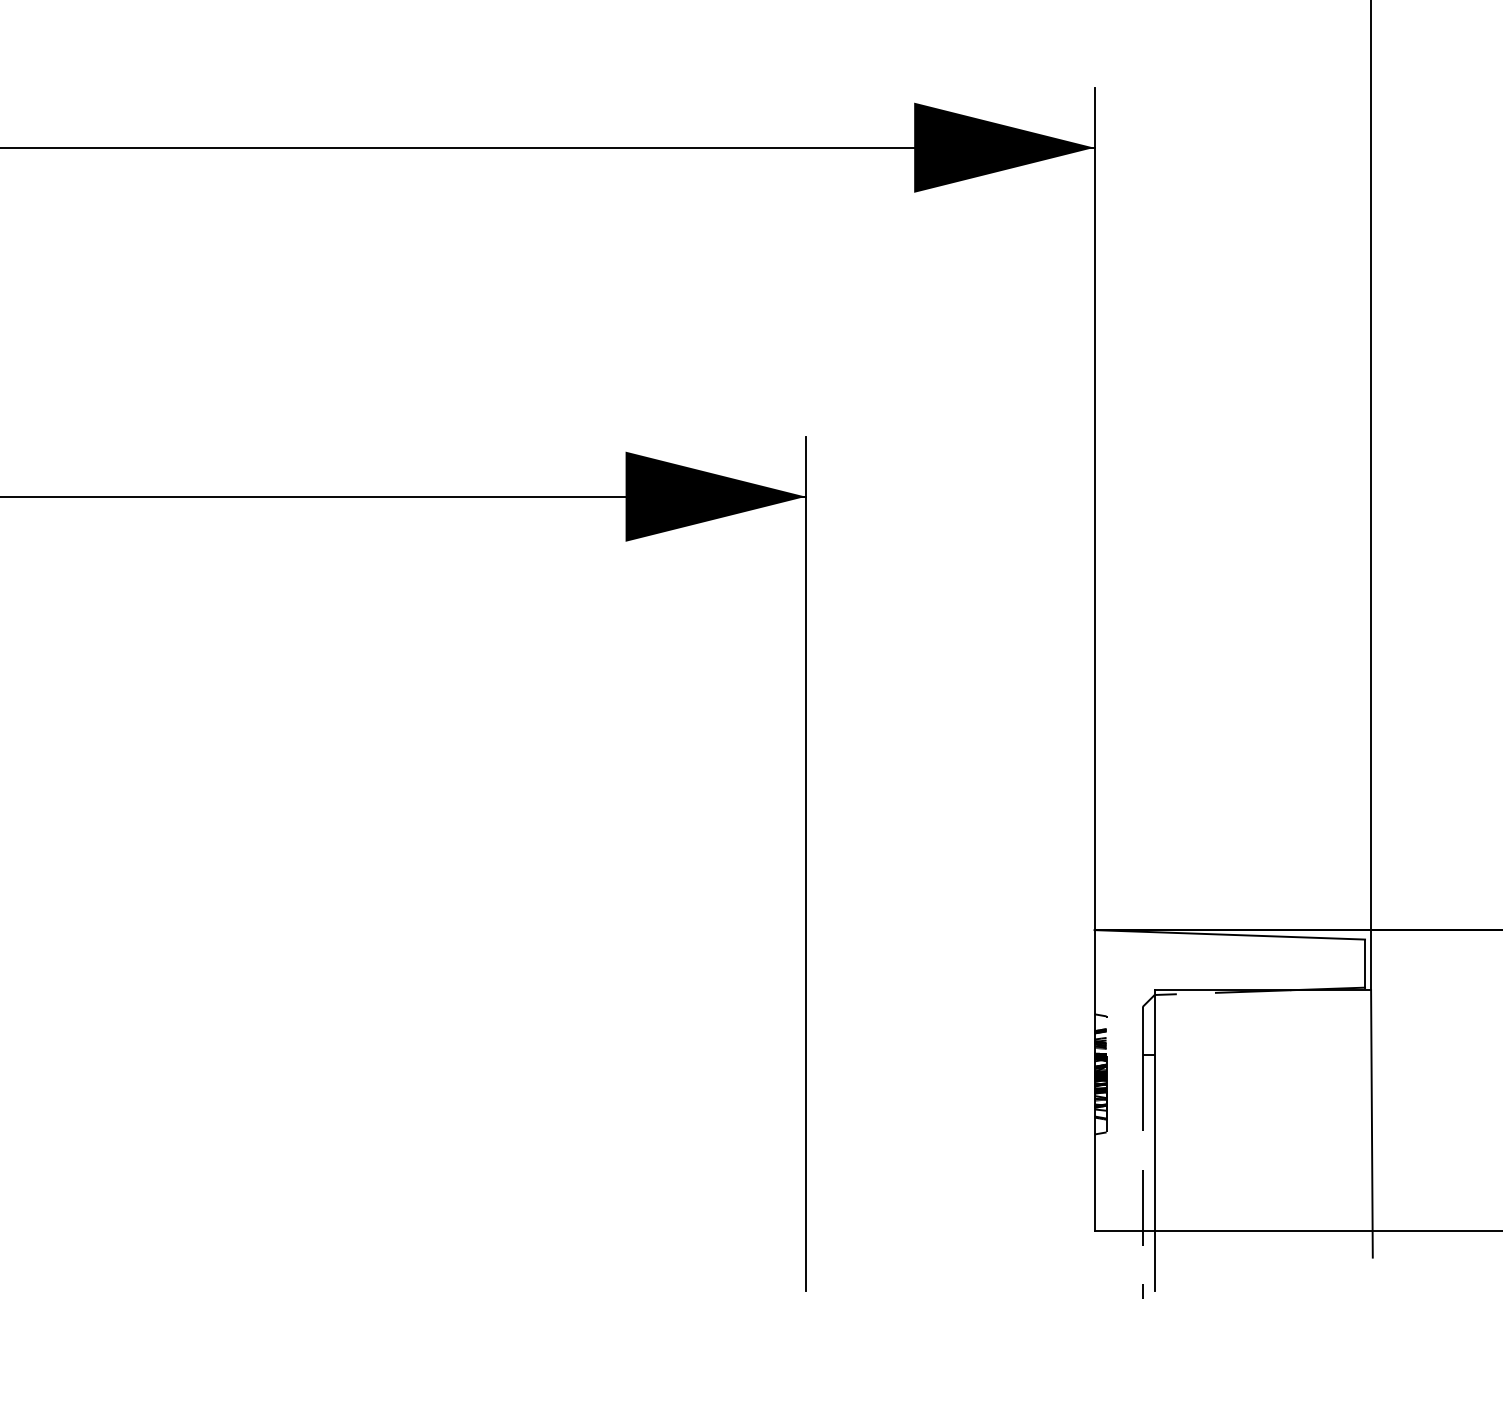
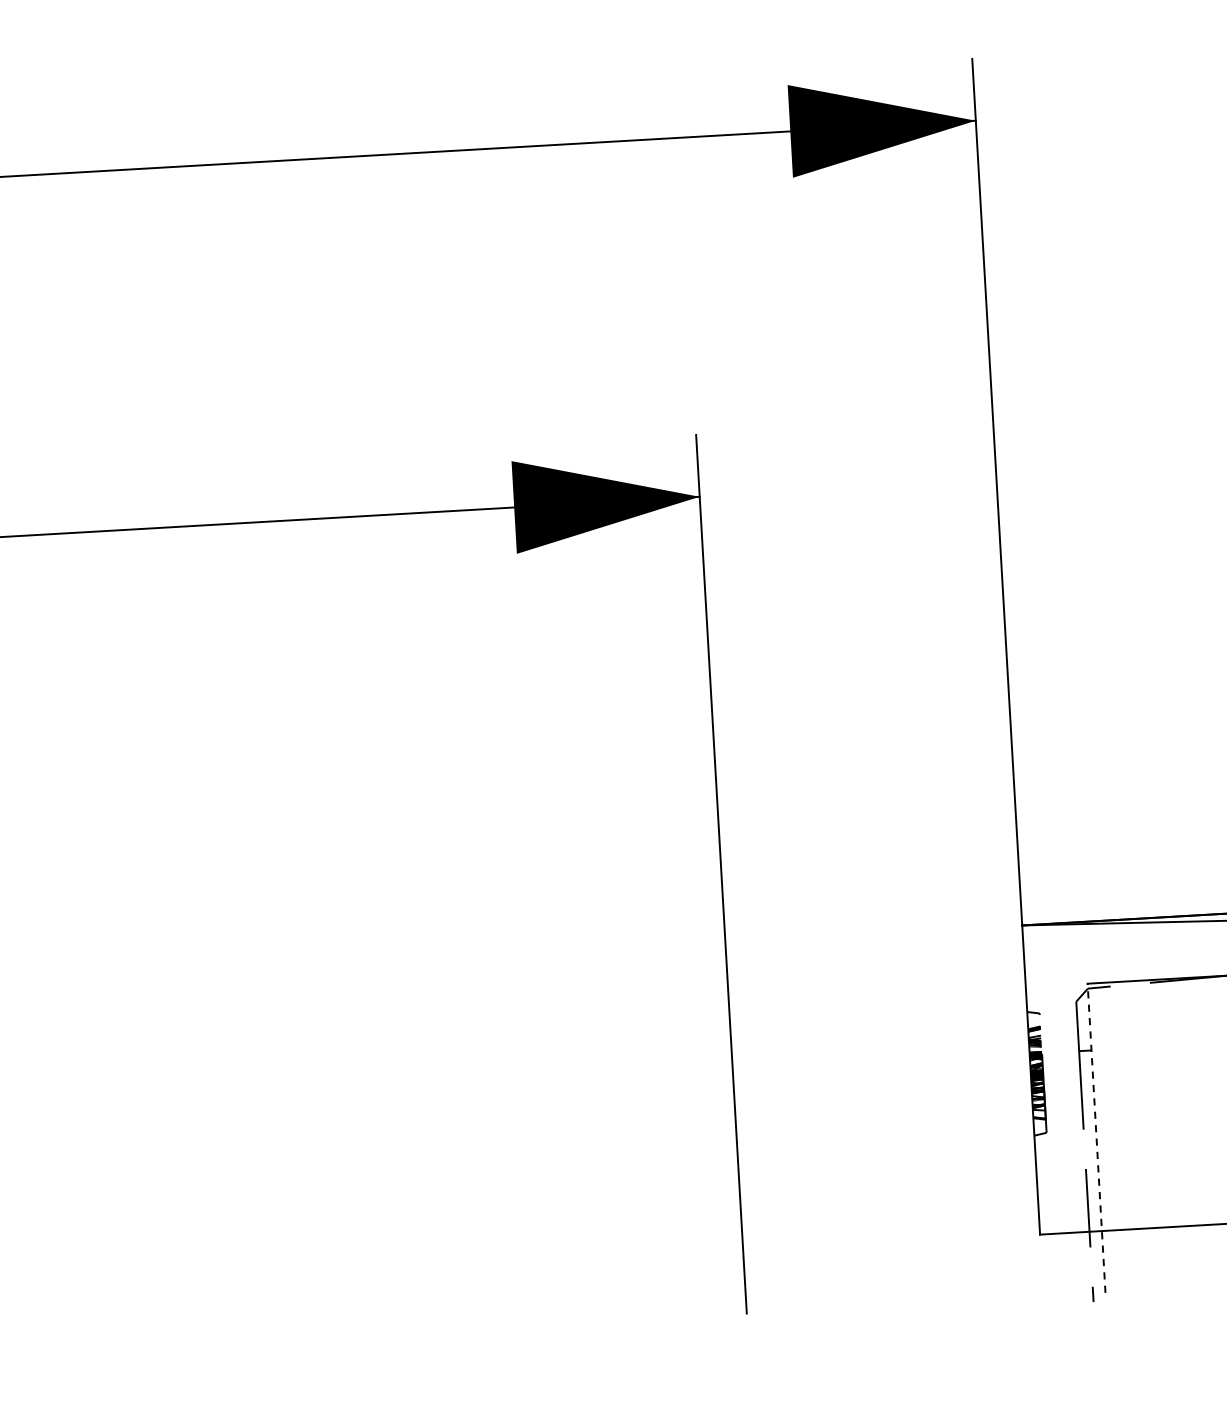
line: (1154, 1140) -> (1096, 1138), solid -> dashed

